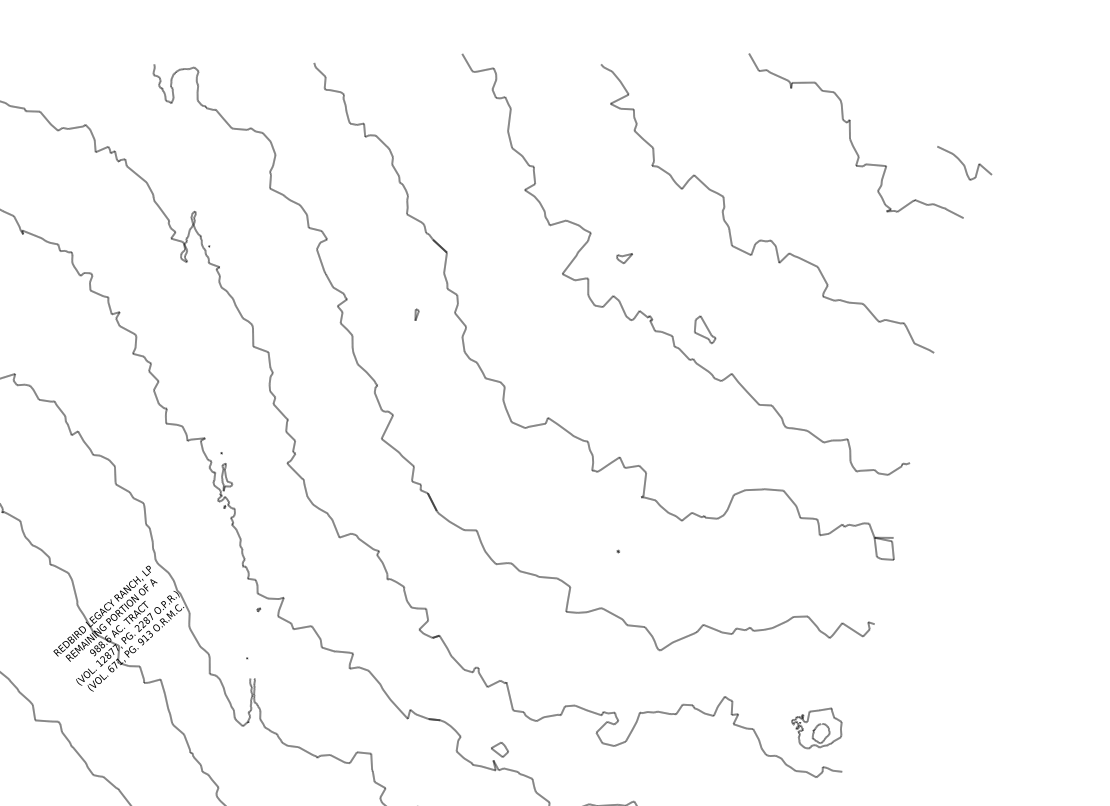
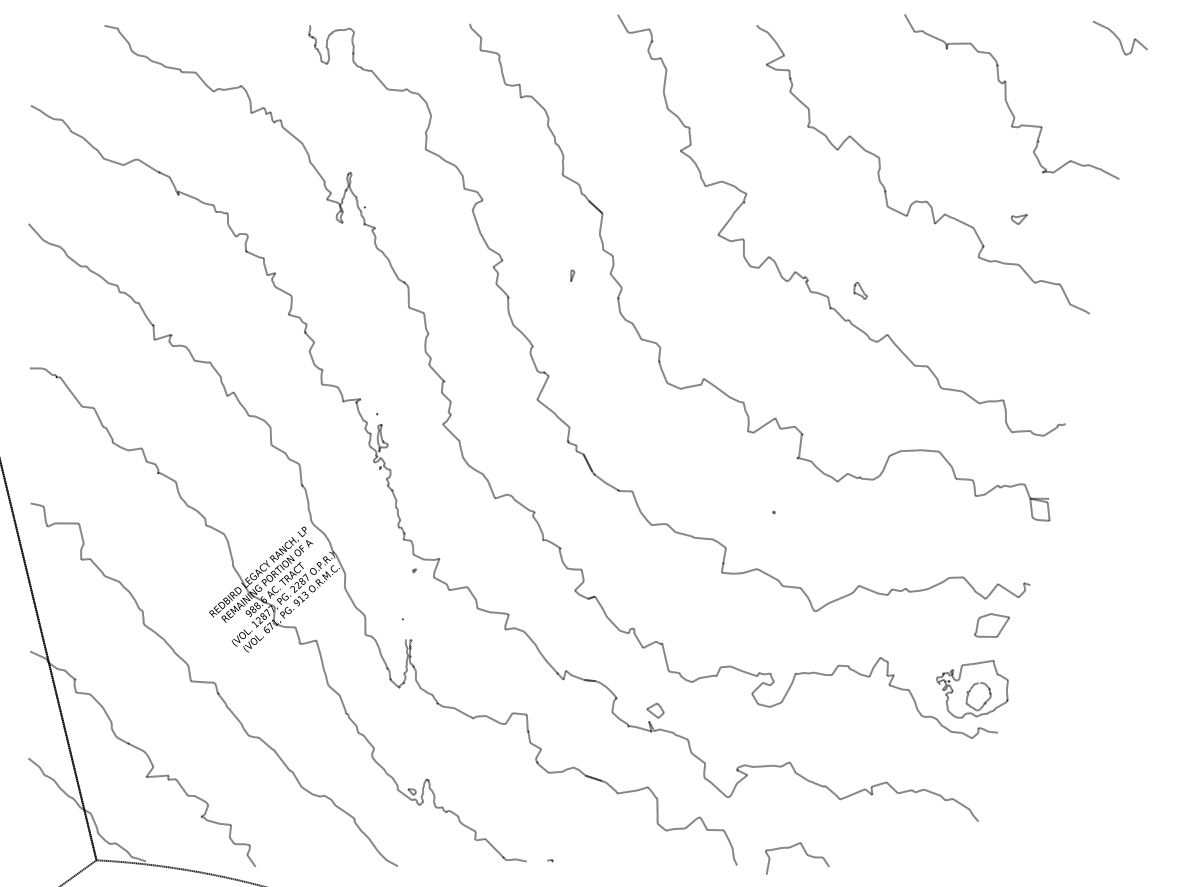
curve: (963, 163) -> (1119, 38), moved
part: (624, 258) -> (1019, 219), moved
part: (704, 329) -> (860, 290), size x0.62
part: (835, 664) -> (991, 625), added
part: (816, 728) -> (972, 689), size x1.43

